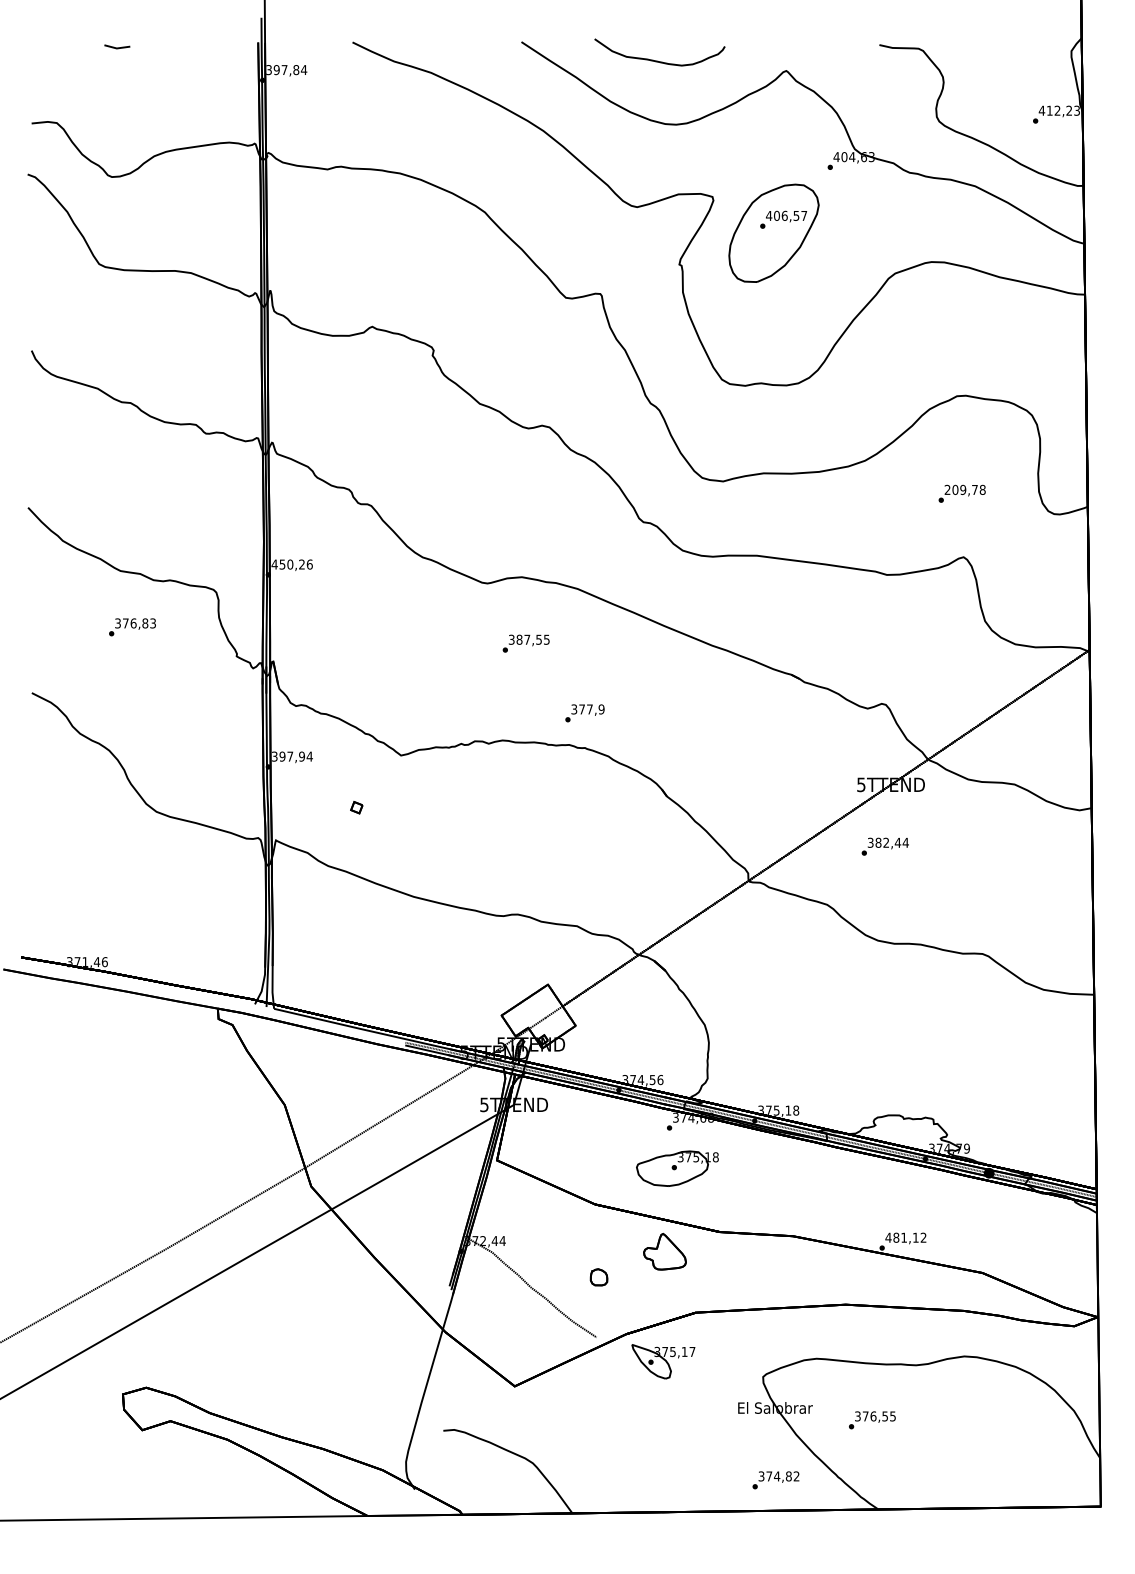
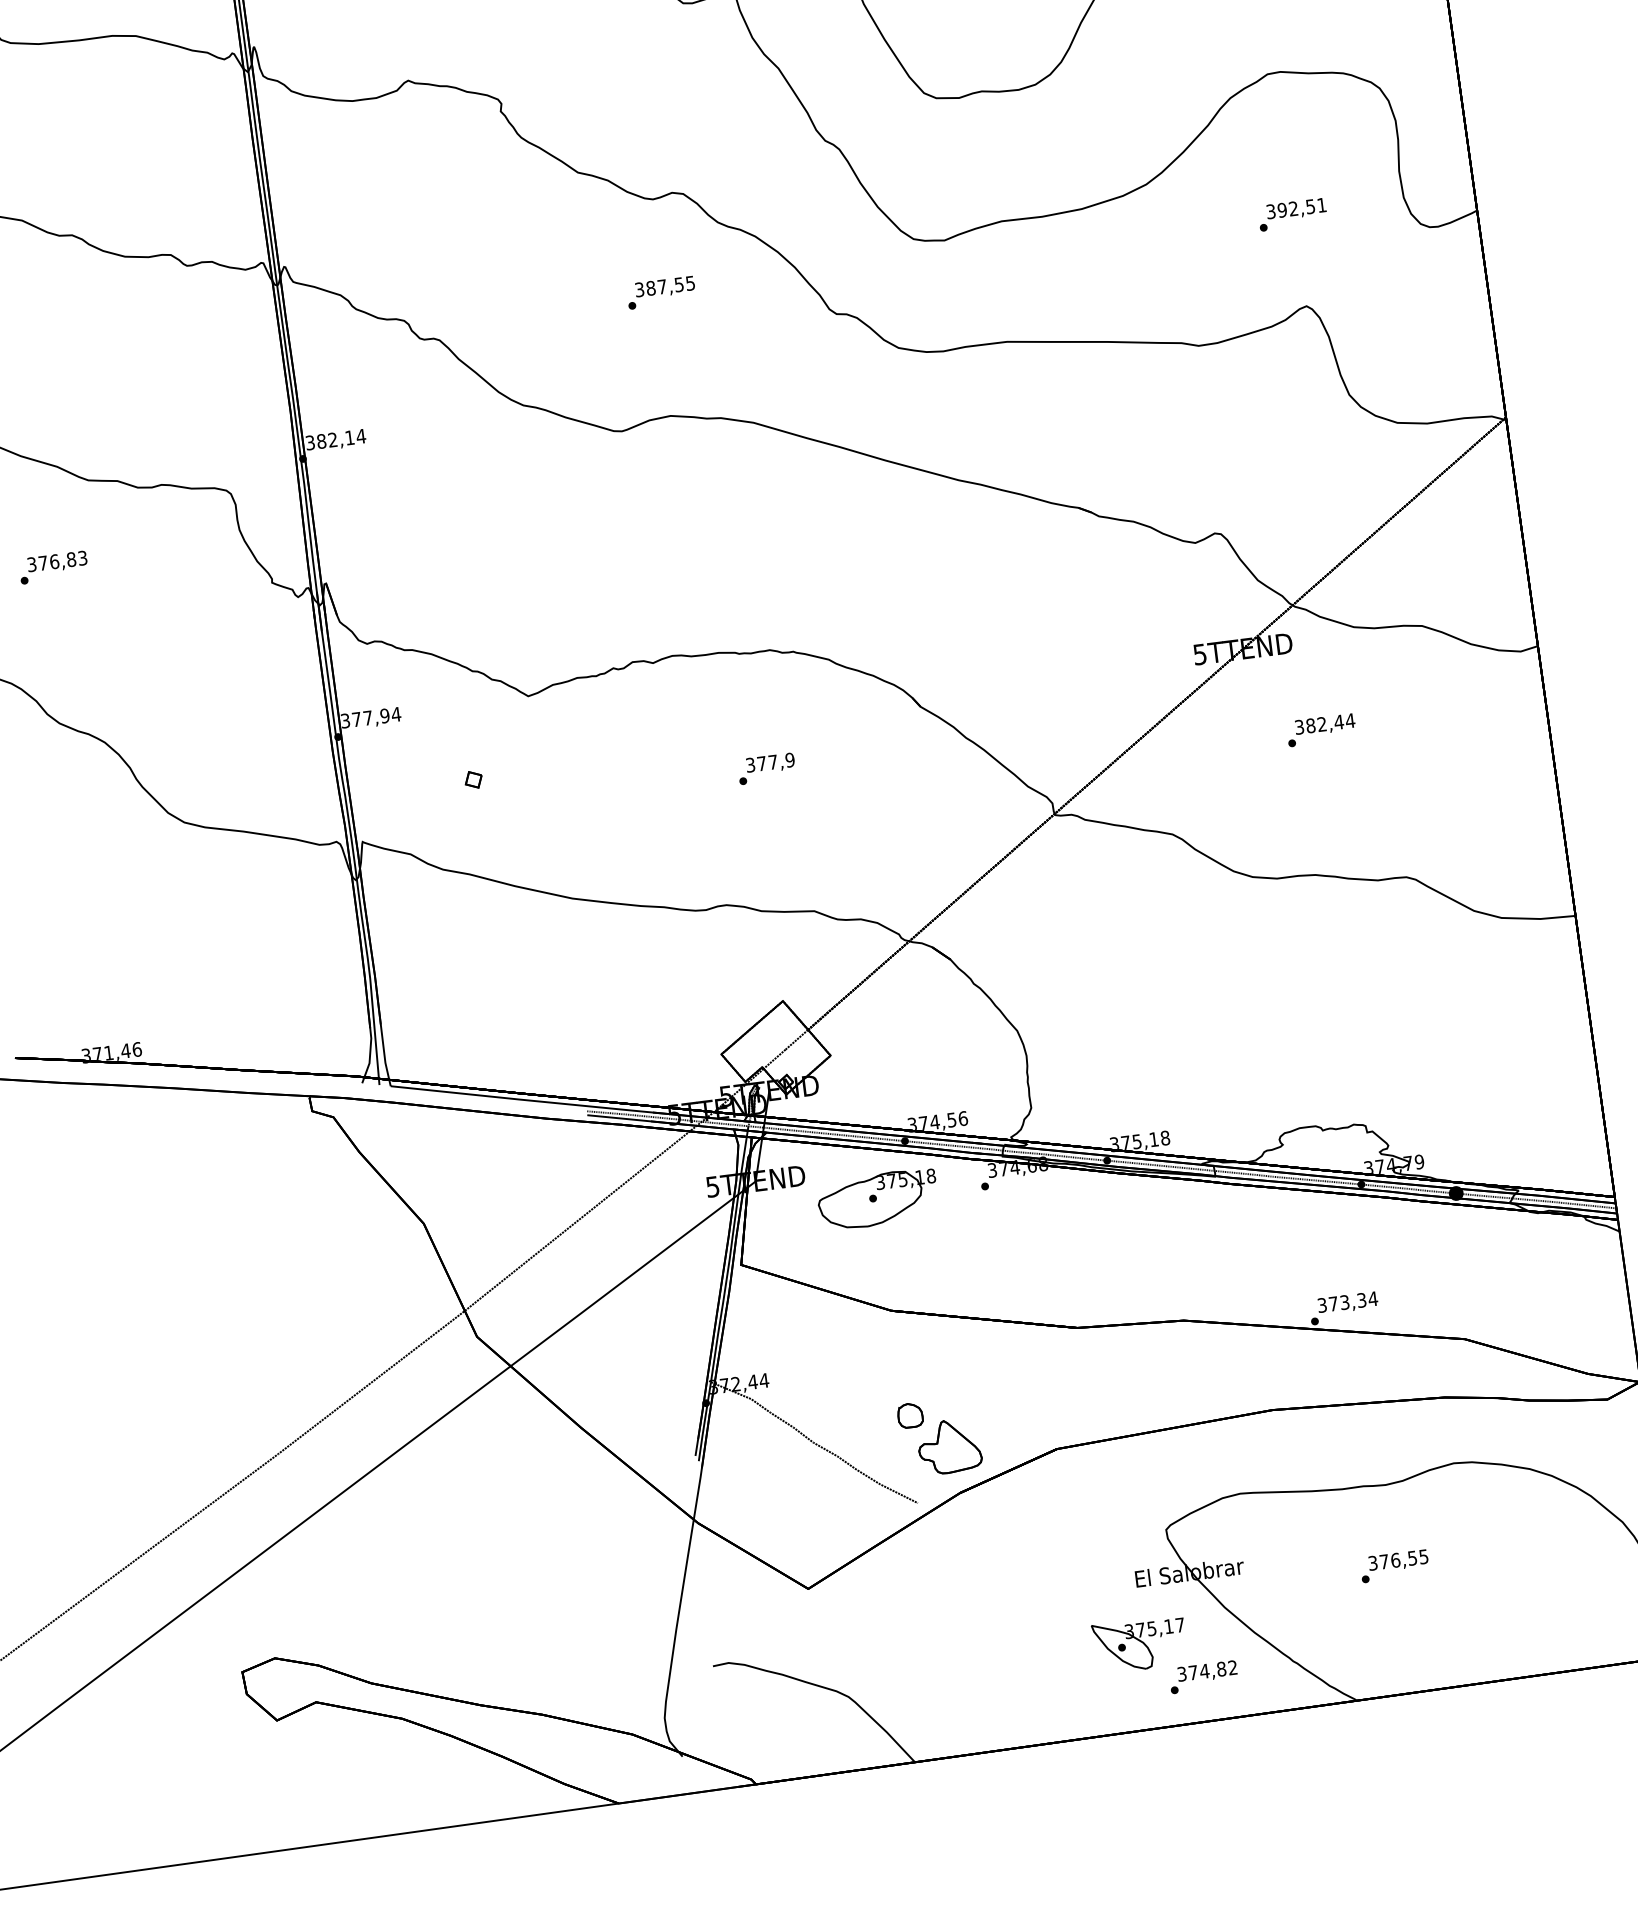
text: (964, 489) -> (1295, 207), 209,78 -> 392,51
text: (291, 564) -> (334, 439), 450,26 -> 382,14
text: (132, 627) -> (53, 567), moved
text: (525, 643) -> (660, 292), moved
text: (584, 713) -> (766, 769), moved
text: (282, 756) -> (356, 719), 397,94 -> 377,94
text: (884, 846) -> (1320, 730), moved
part: (677, 1168) -> (877, 1199), moved
text: (905, 1237) -> (1346, 1301), 481,12 -> 373,34
part: (664, 1251) -> (948, 1446), moved
part: (663, 1361) -> (1139, 1644), moved
text: (872, 1420) -> (1394, 1566), moved

